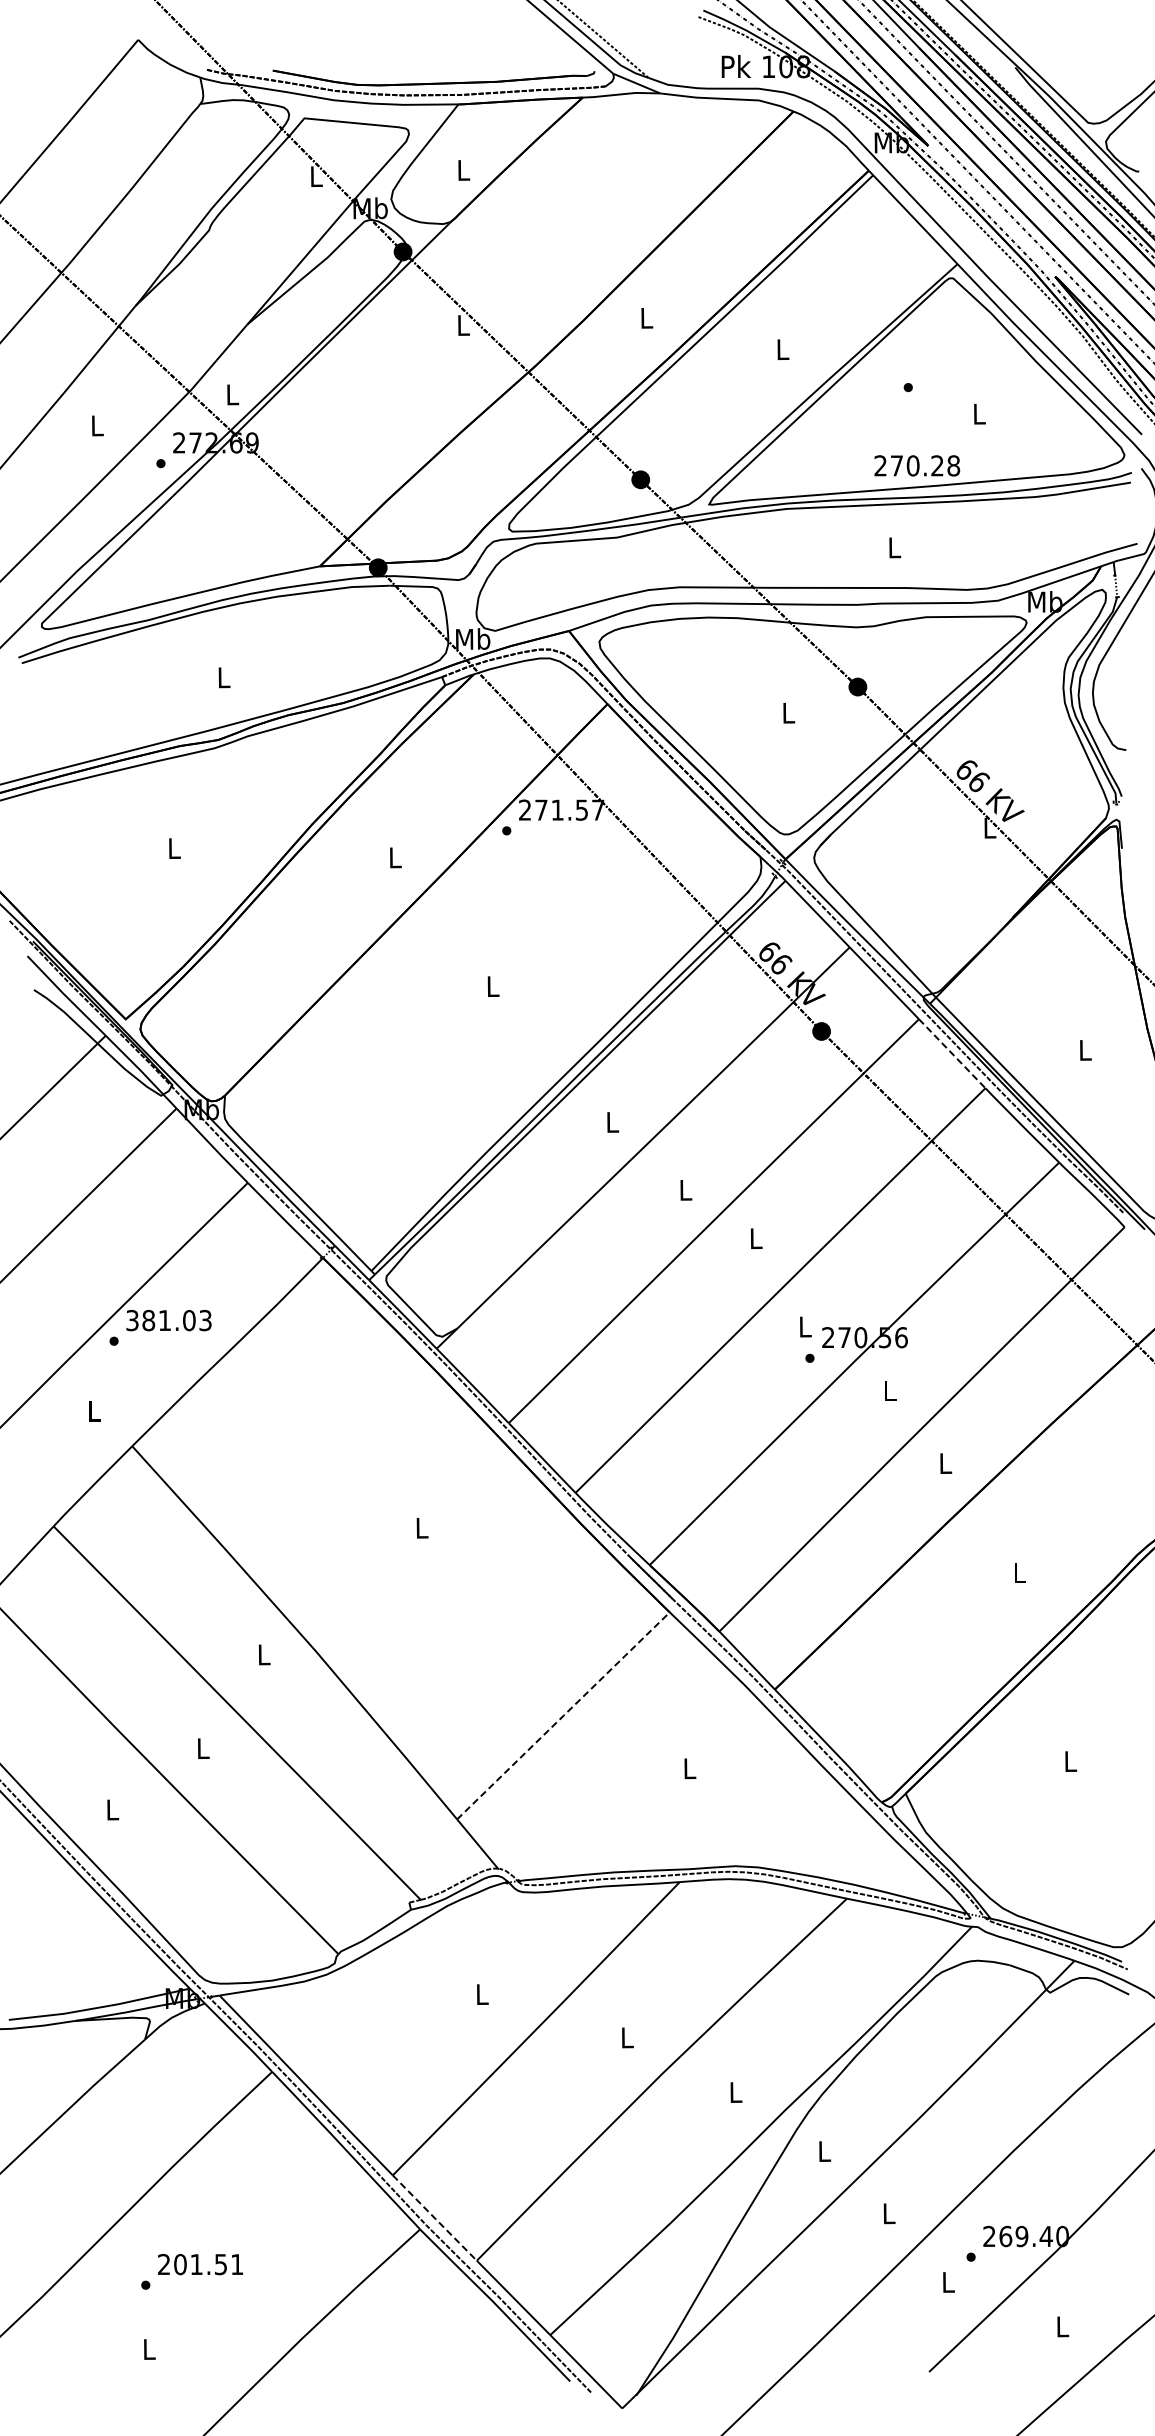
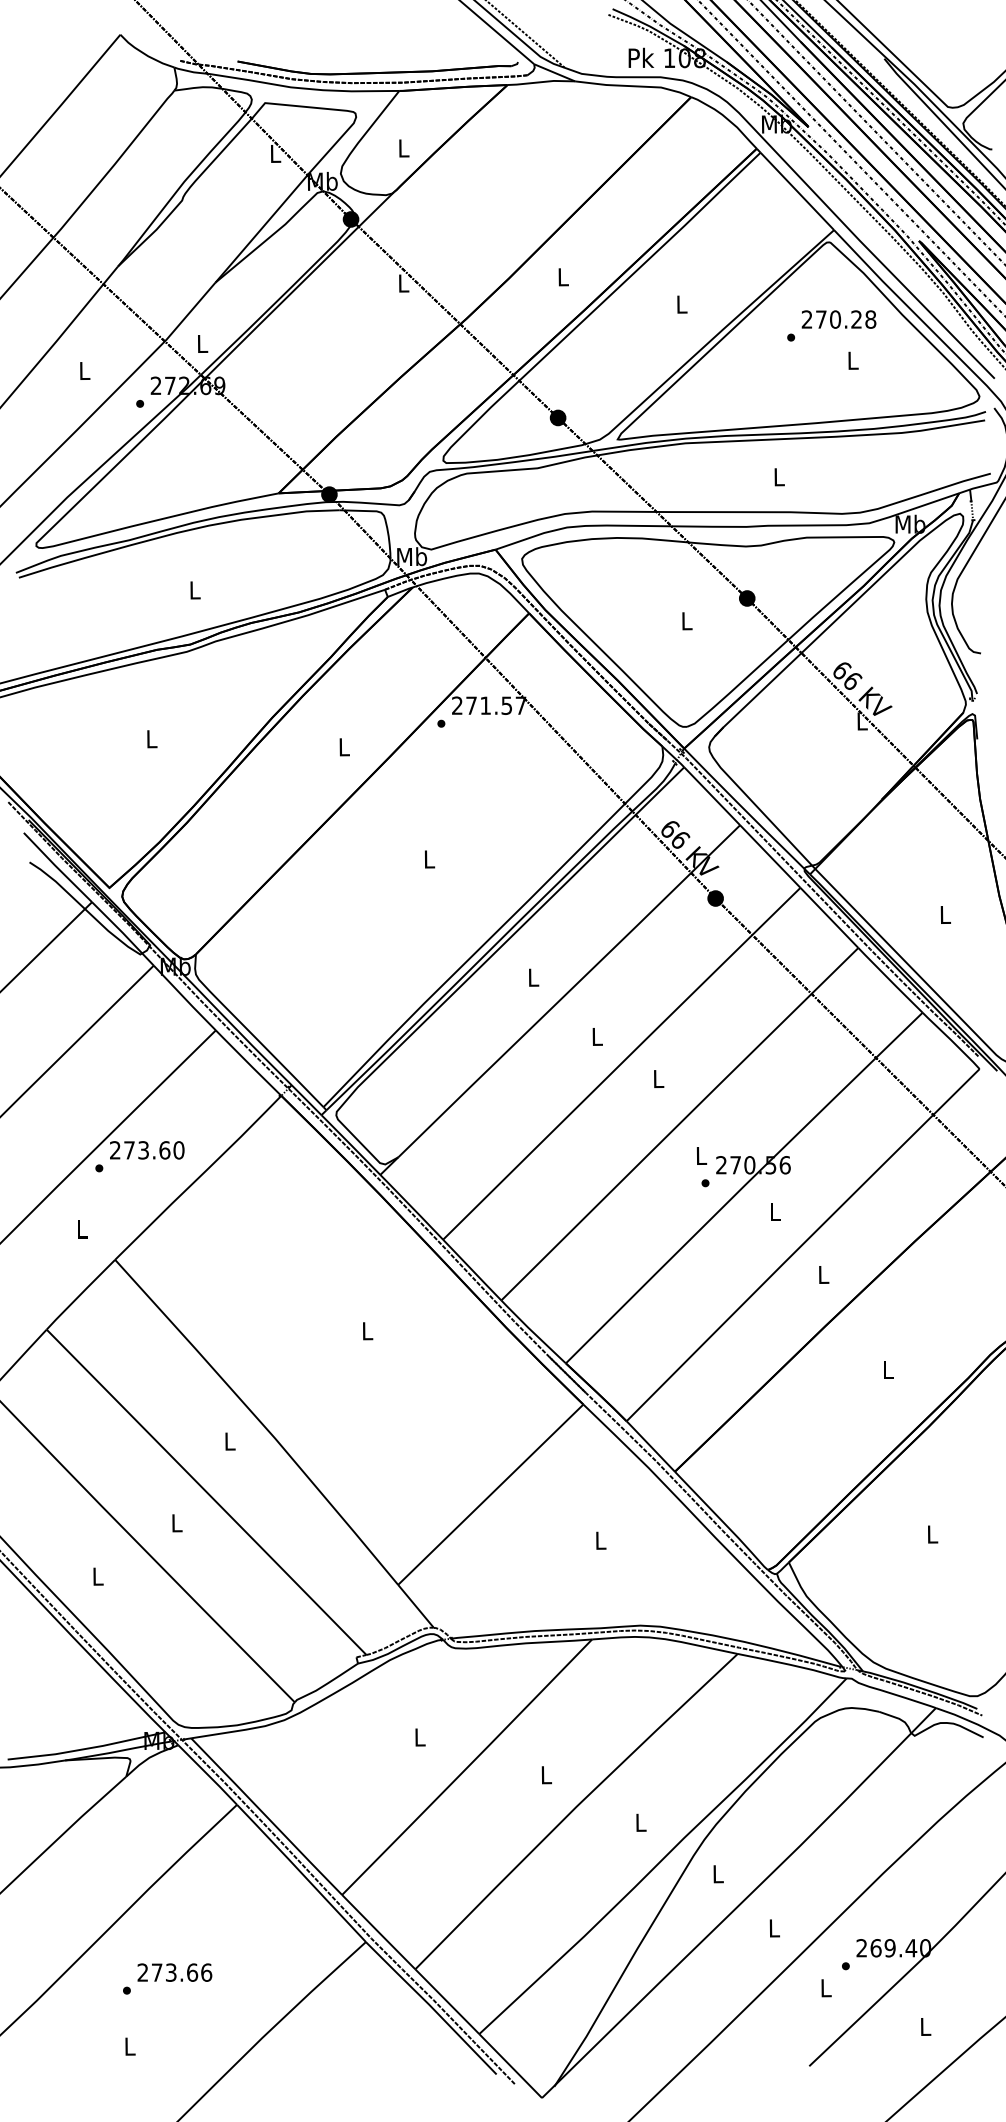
text: (917, 465) -> (839, 319), moved
line: (952, 1054) -> (829, 918), dashed -> solid
text: (168, 1320) -> (146, 1150), 381.03 -> 273.60
line: (563, 1715) -> (490, 1494), dashed -> solid
line: (434, 2218) -> (378, 1932), dashed -> solid
text: (208, 2264) -> (181, 1972), 201.51 -> 273.66

